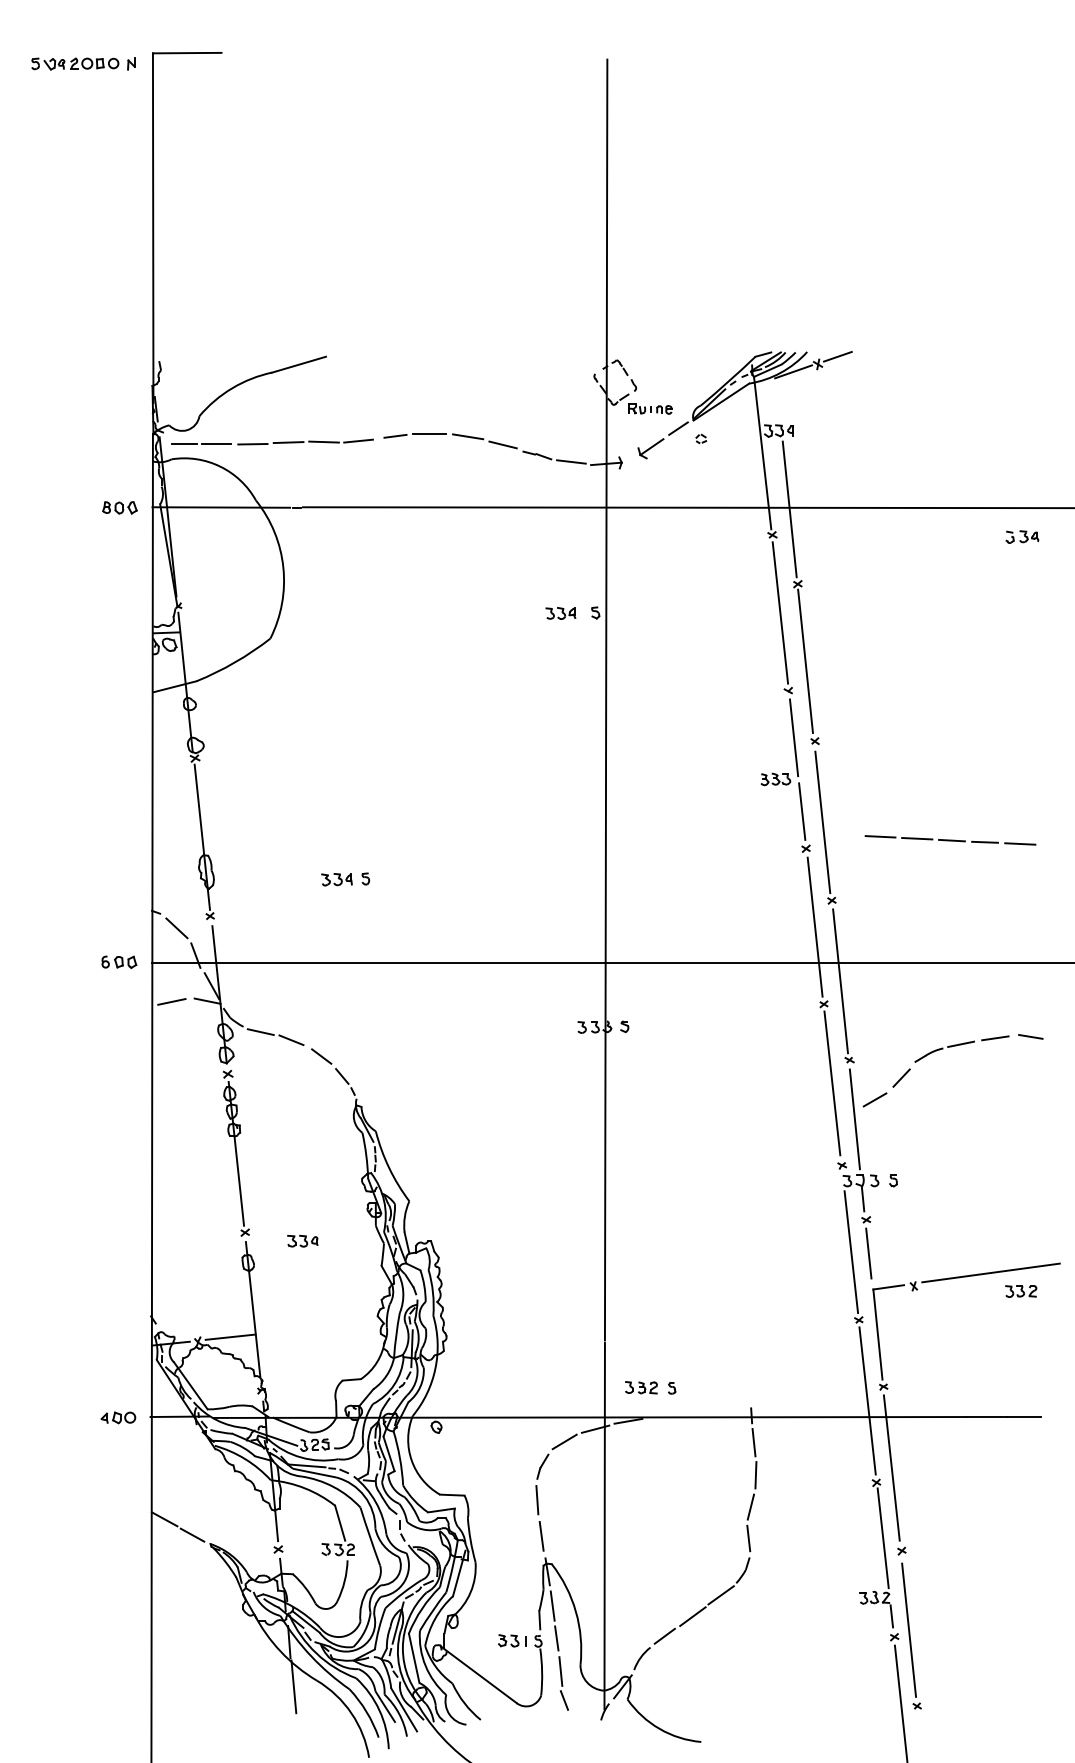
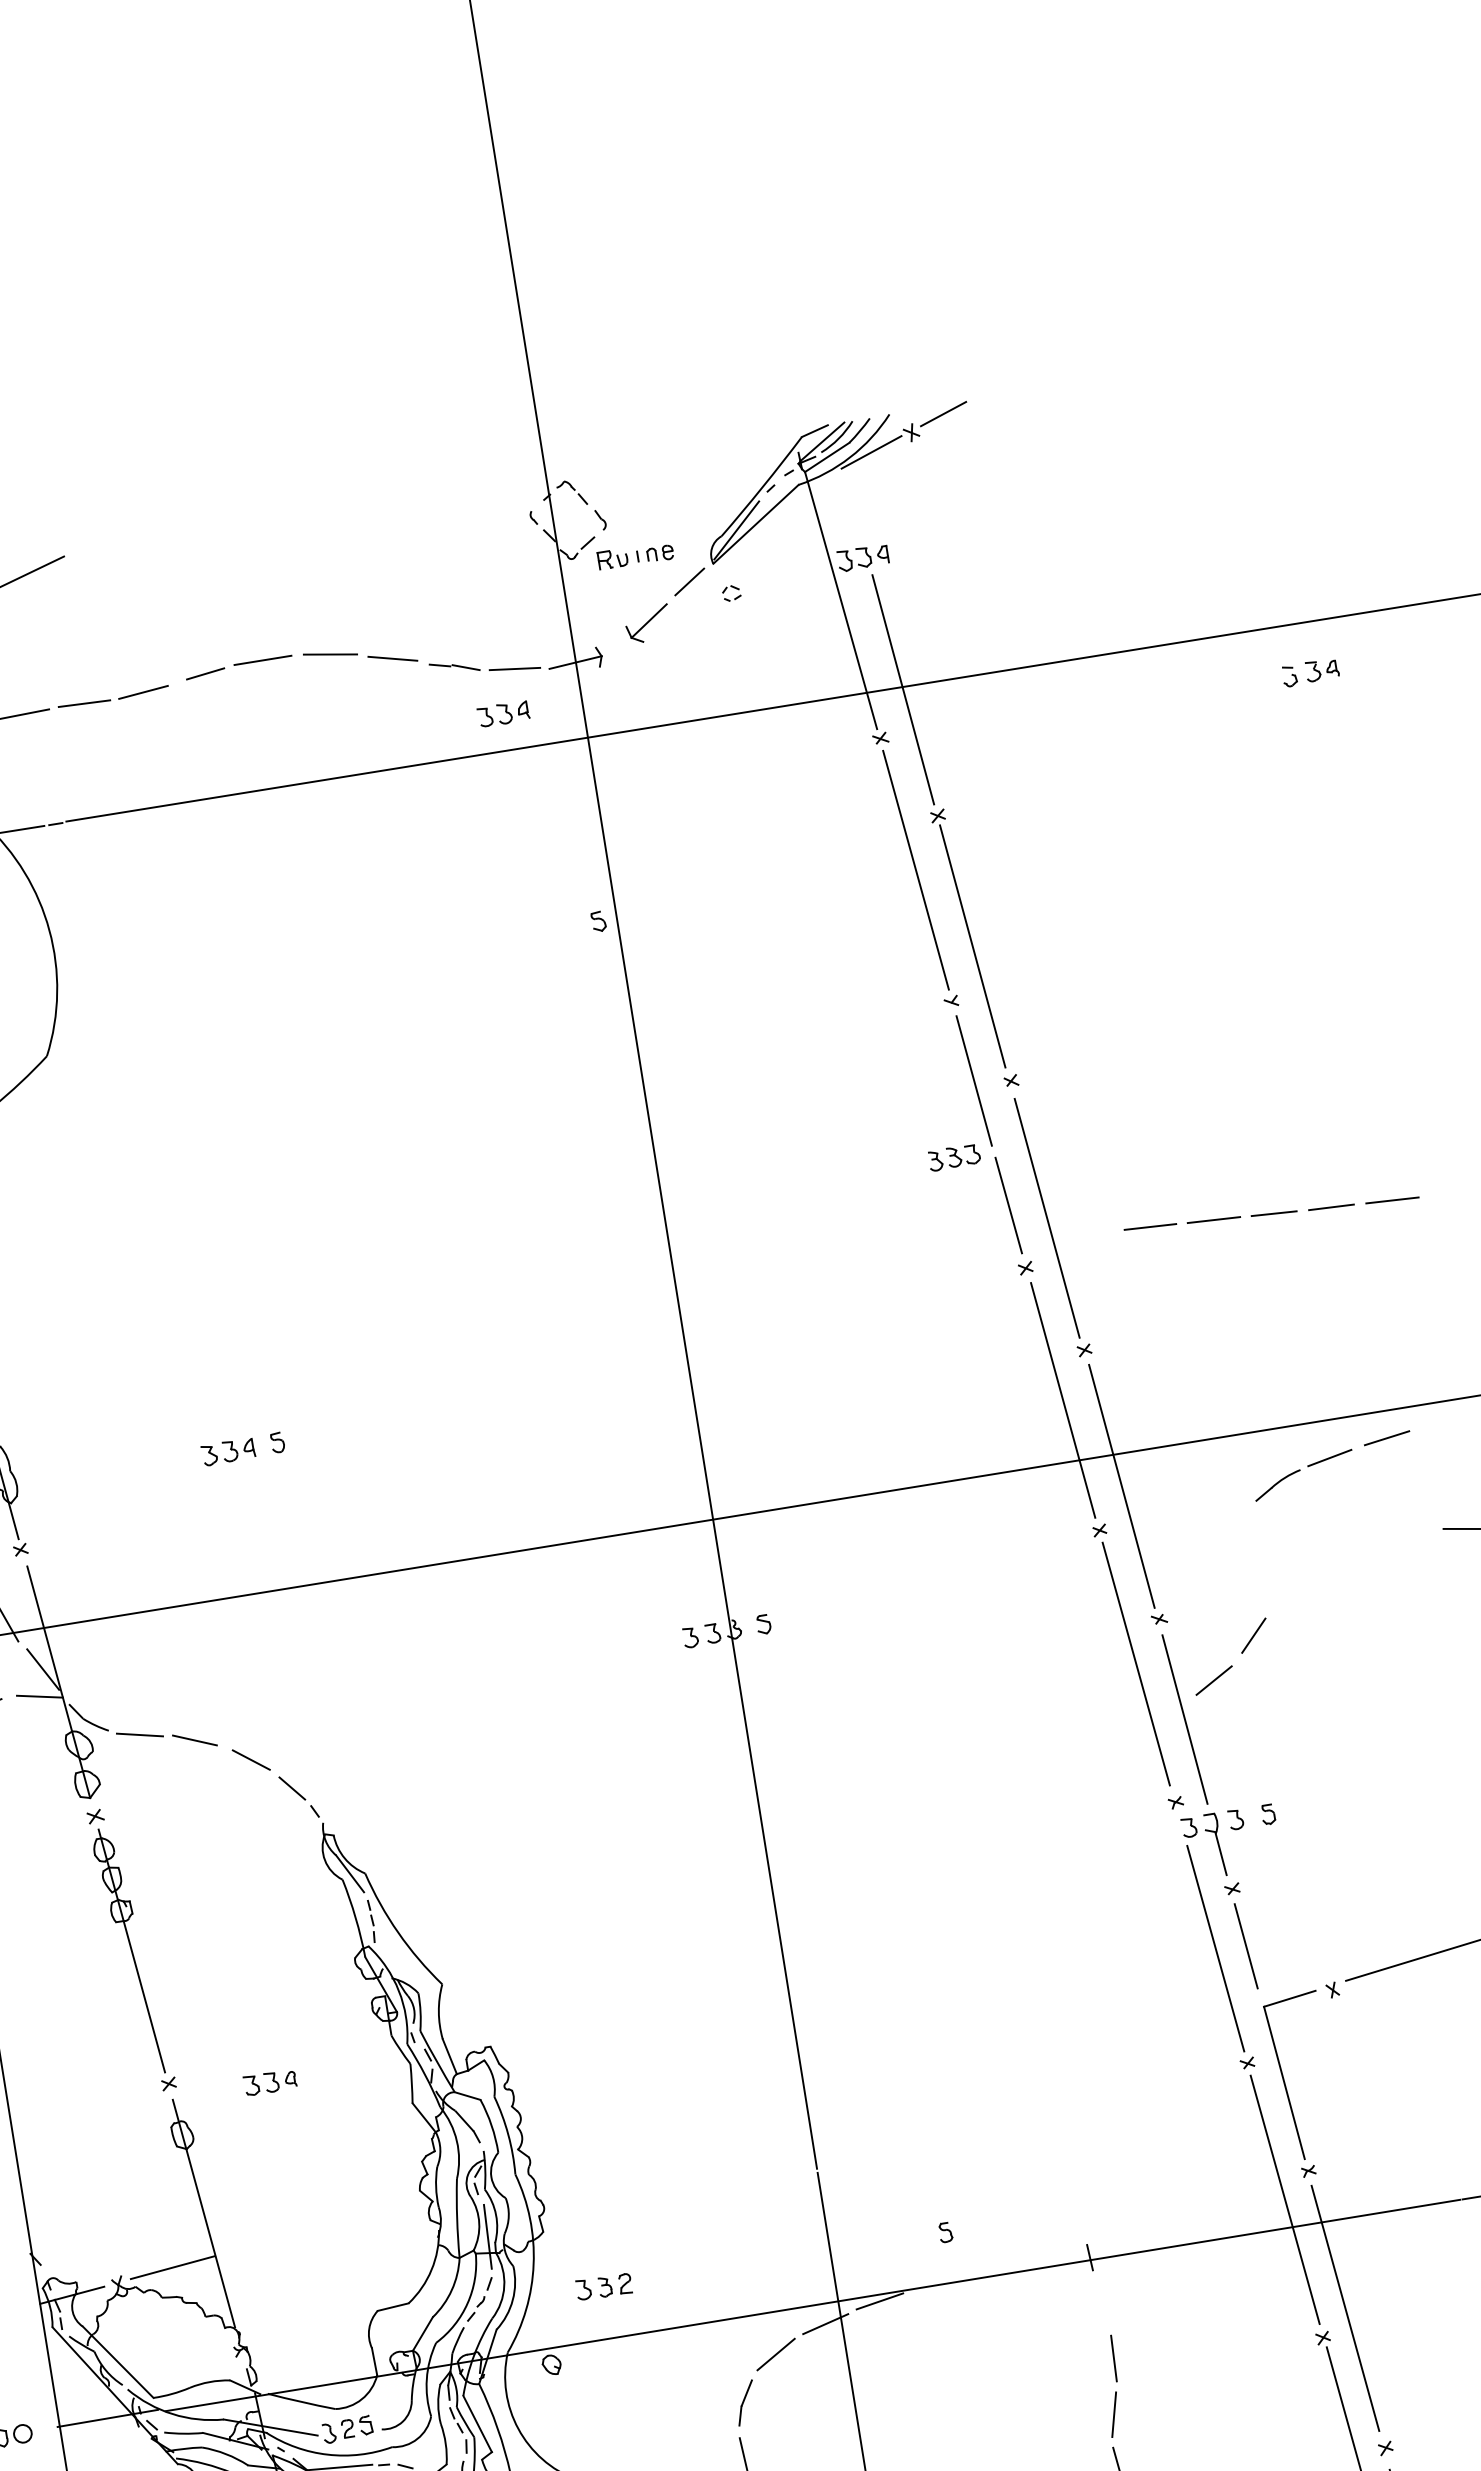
part: (560, 613) -> (503, 714), moved
part: (961, 1048) -> (1331, 1465), moved
part: (641, 1387) -> (604, 2286), moved
line: (753, 1442) -> (1100, 2302), removed

